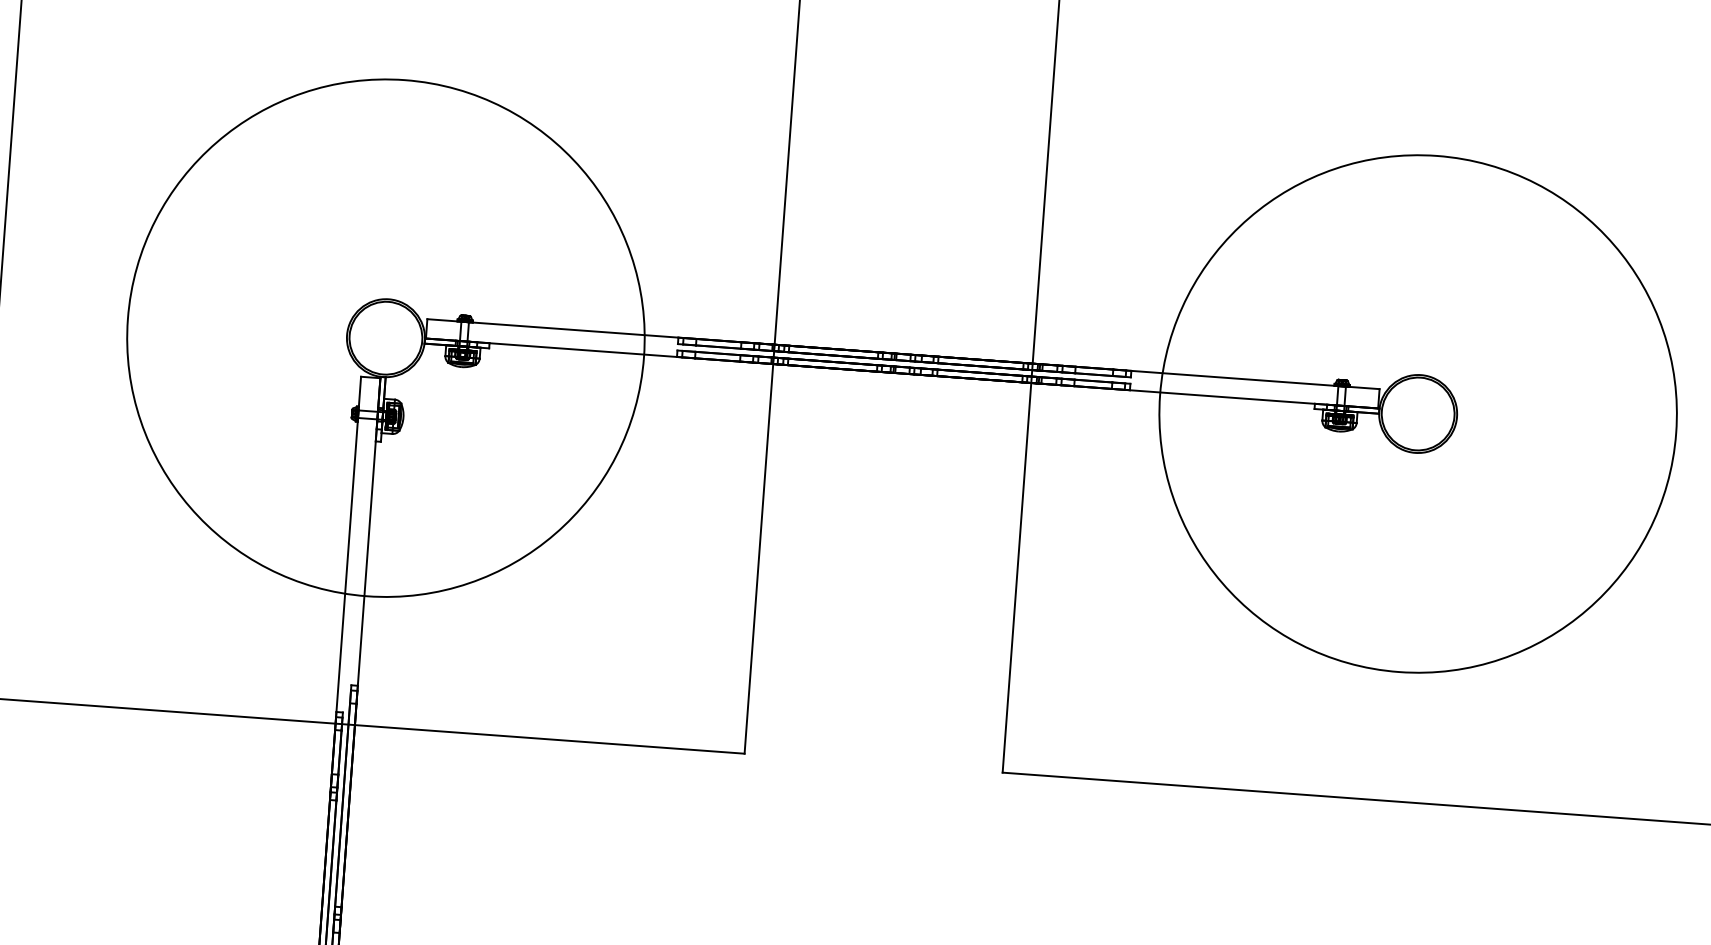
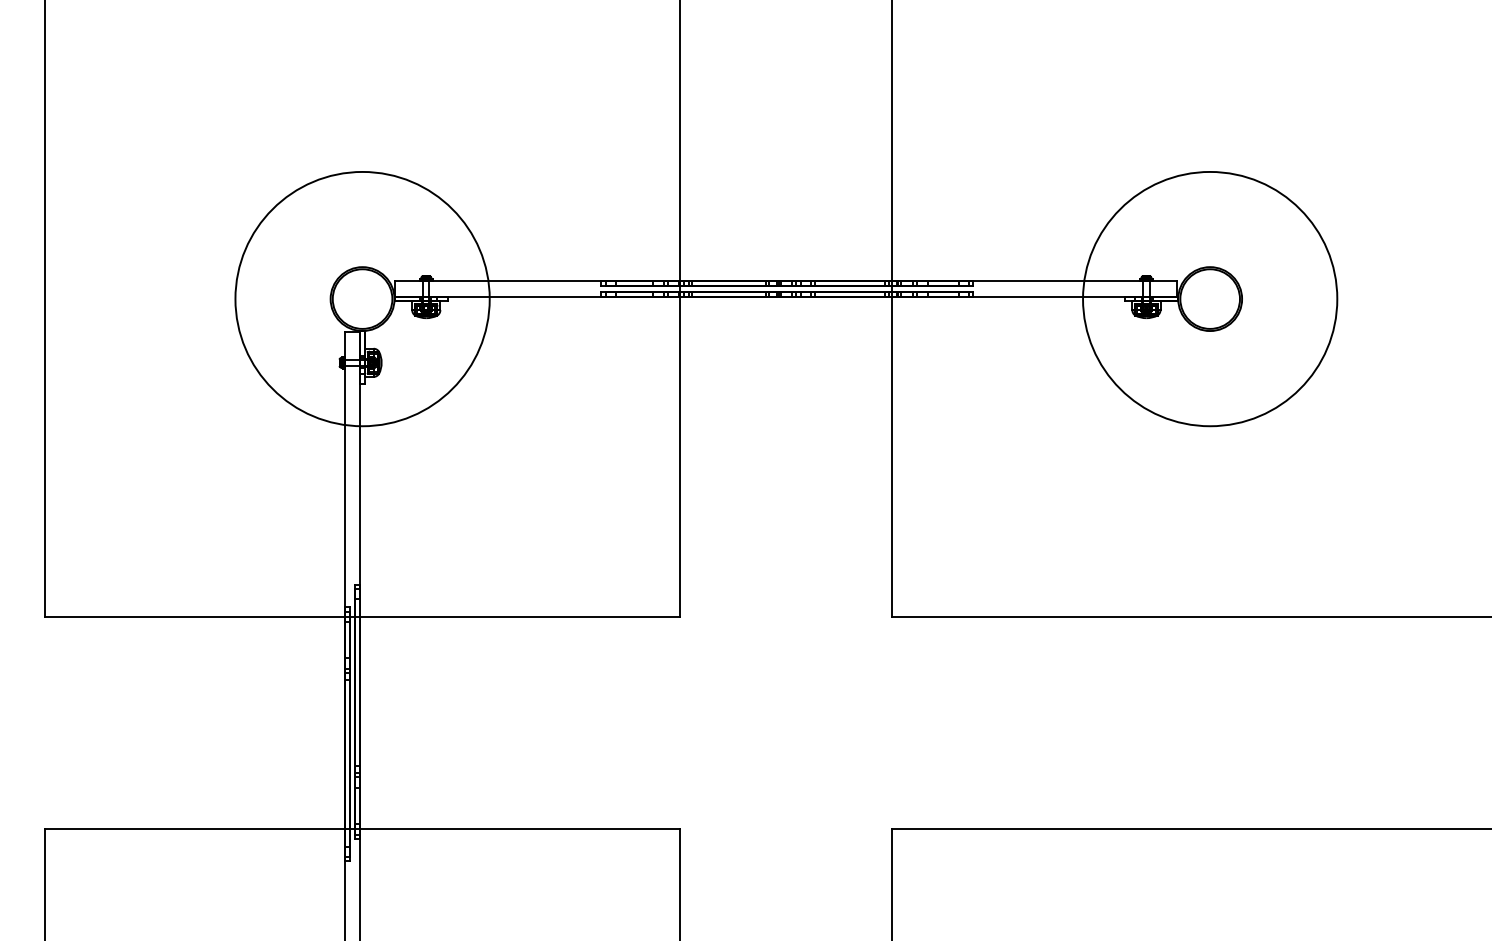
circle: (385, 337) -> (362, 298), size x0.6
circle: (1418, 413) -> (1210, 298), size x0.6

